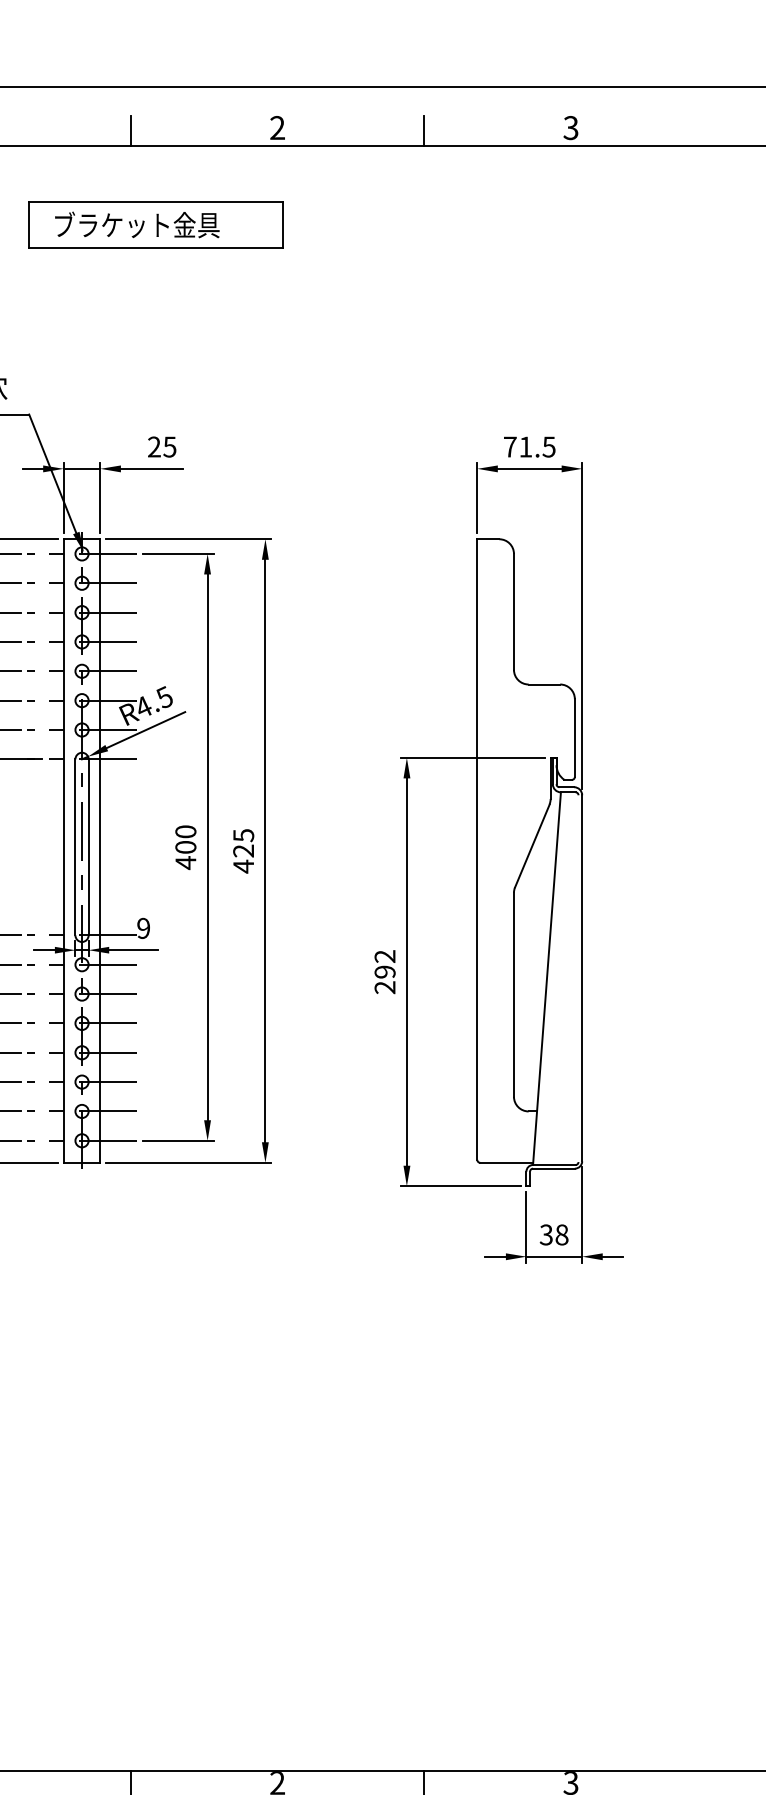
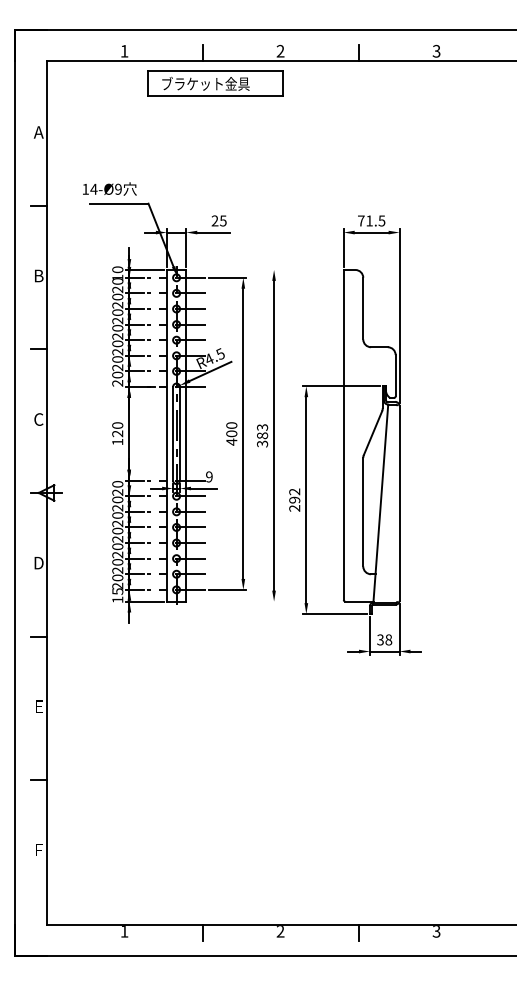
part: (155, 224) -> (215, 83), moved
line: (189, 540) -> (233, 270), removed
text: (243, 850) -> (262, 435), 425 -> 383
part: (499, 850) -> (355, 435), moved
line: (189, 1162) -> (233, 601), removed

